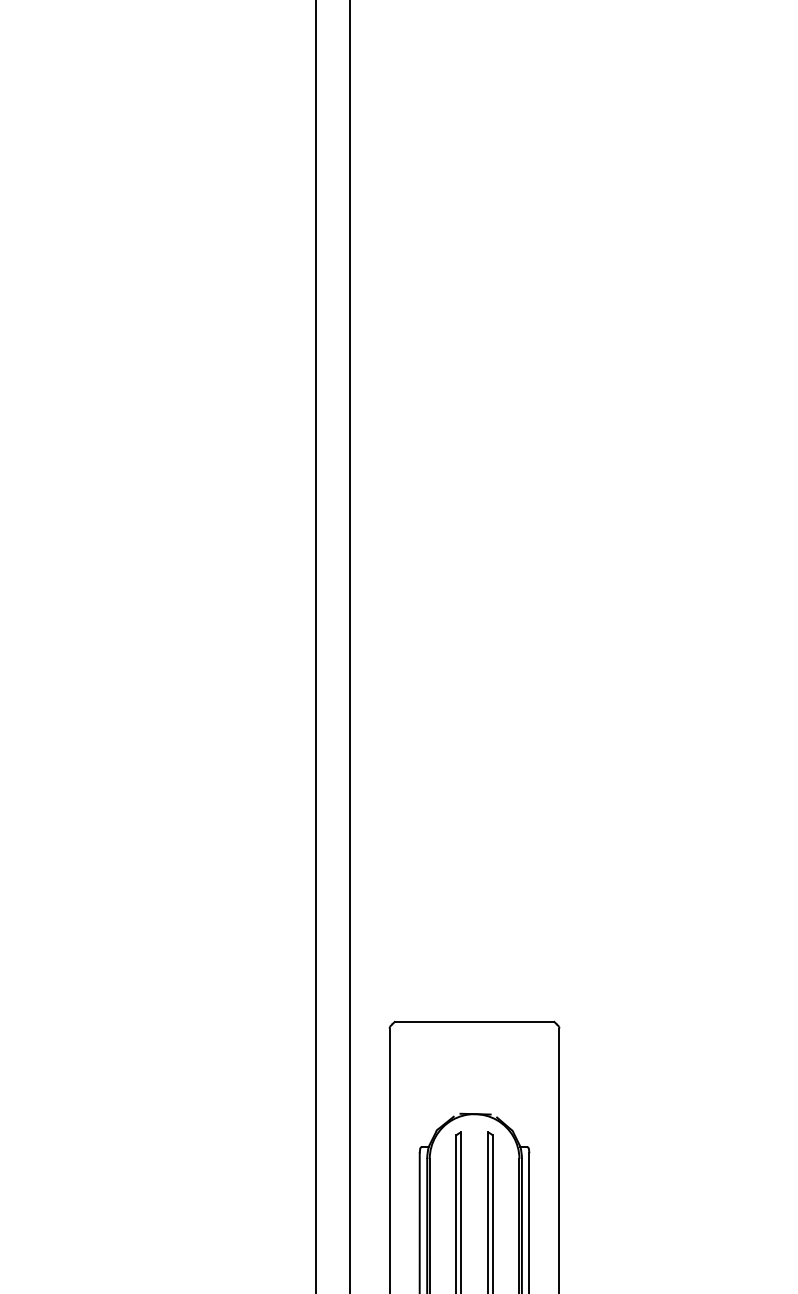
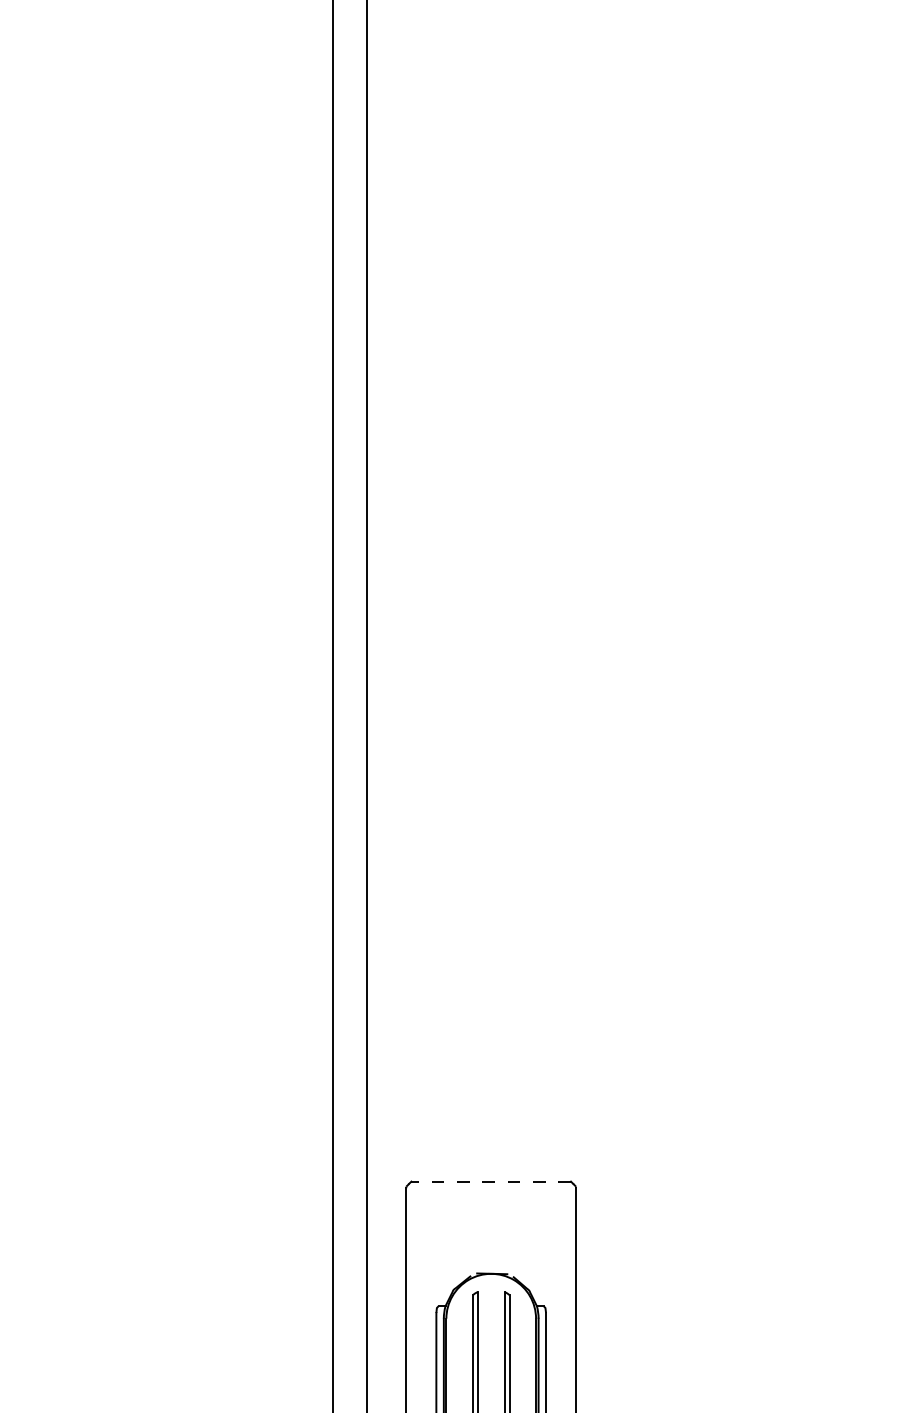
line: (474, 1021) -> (491, 1181), solid -> dashed

